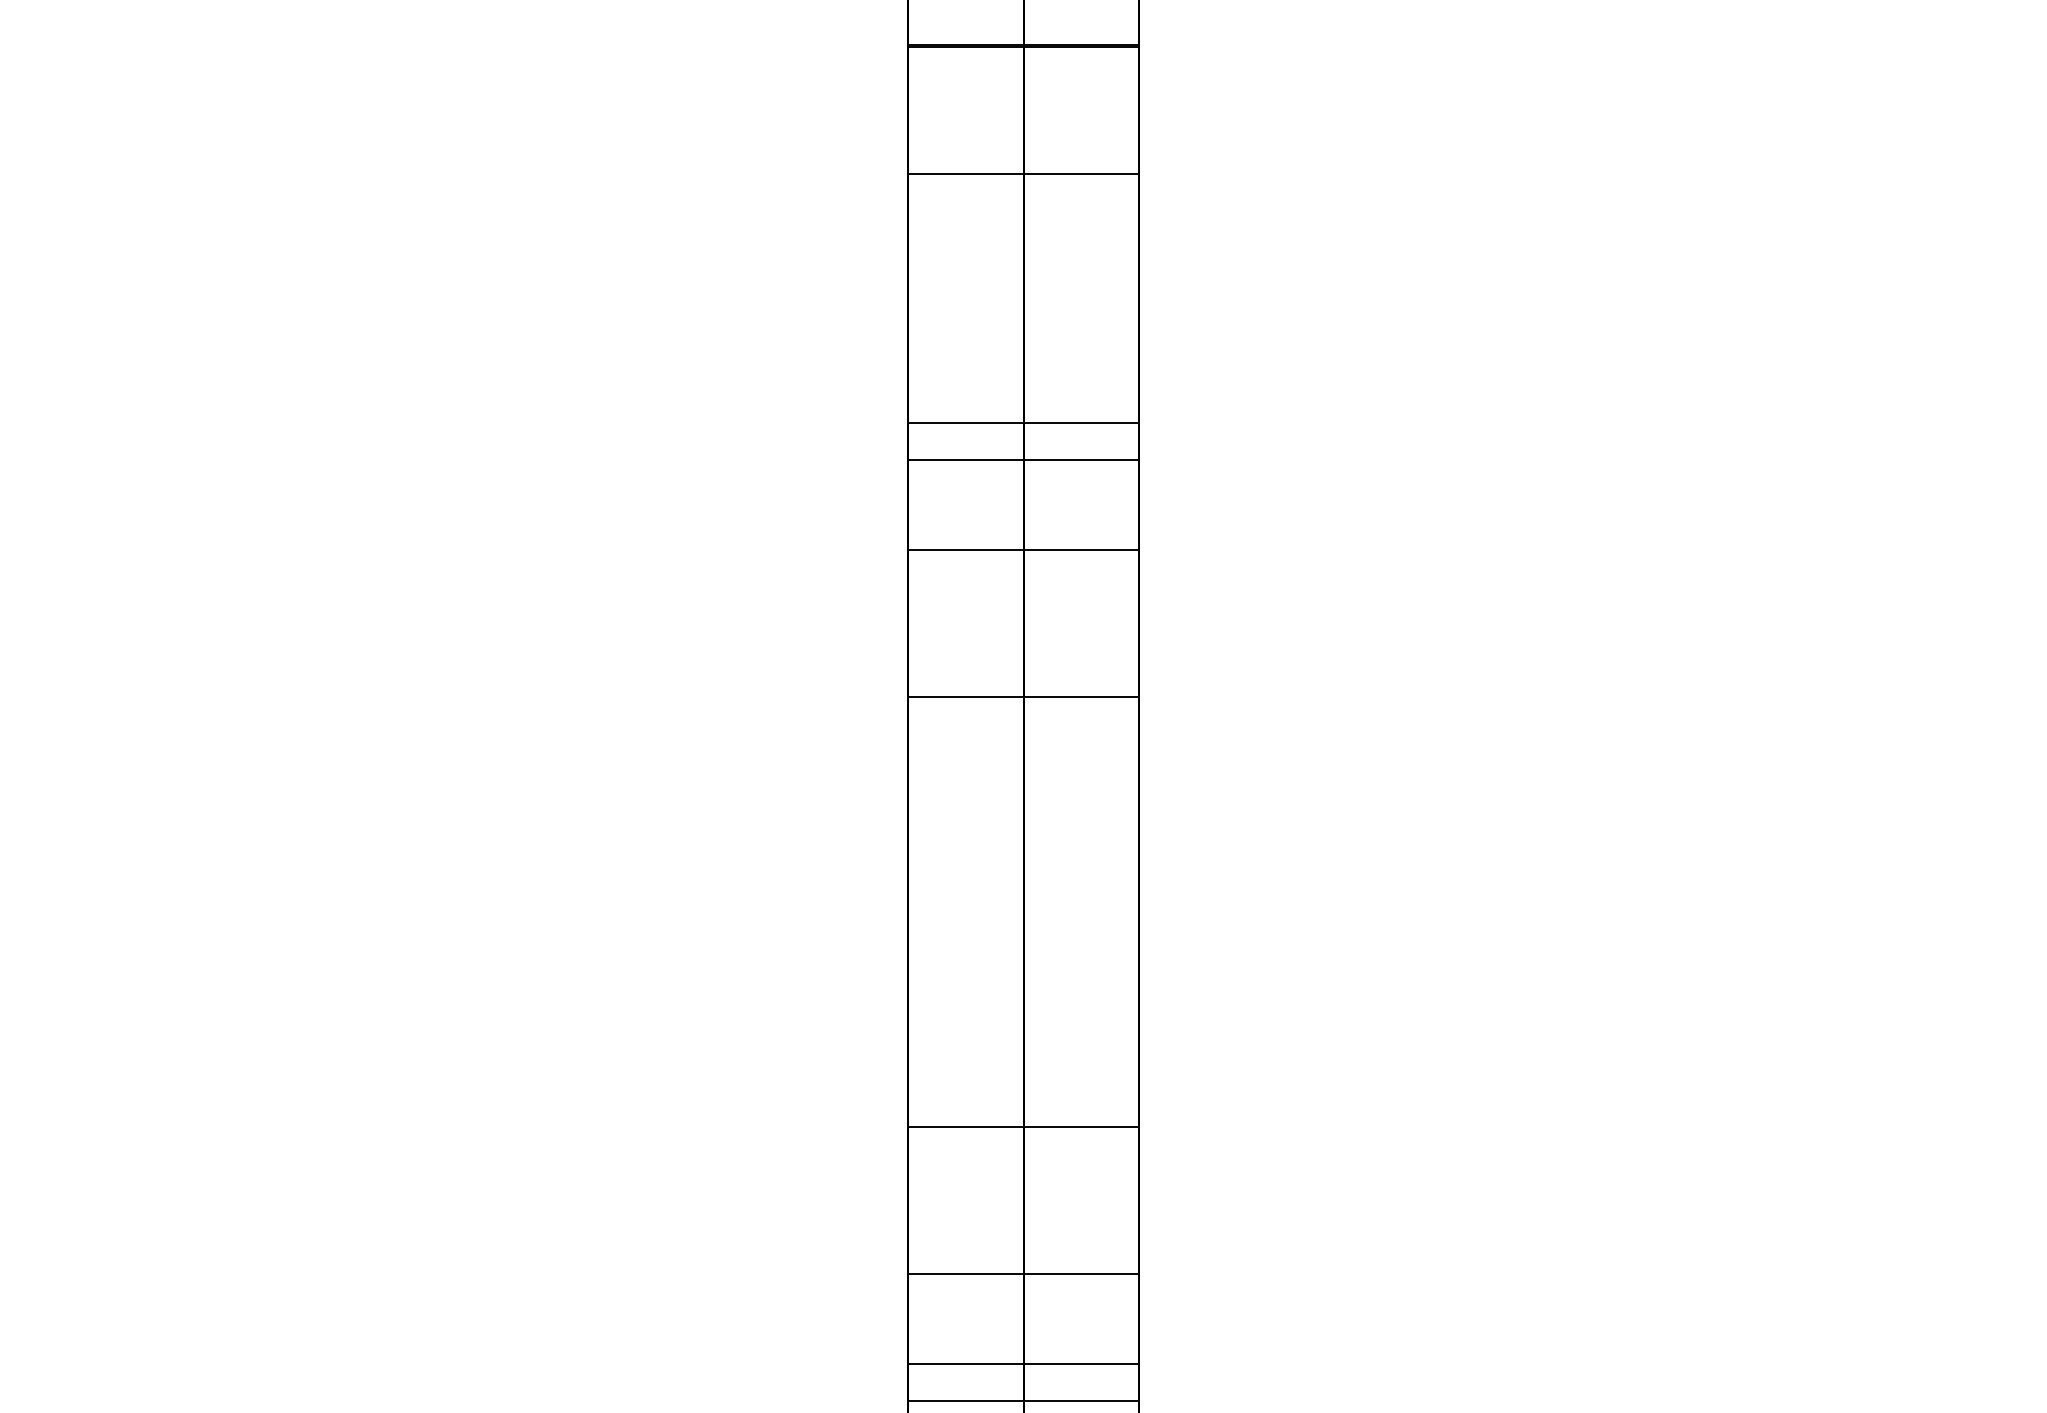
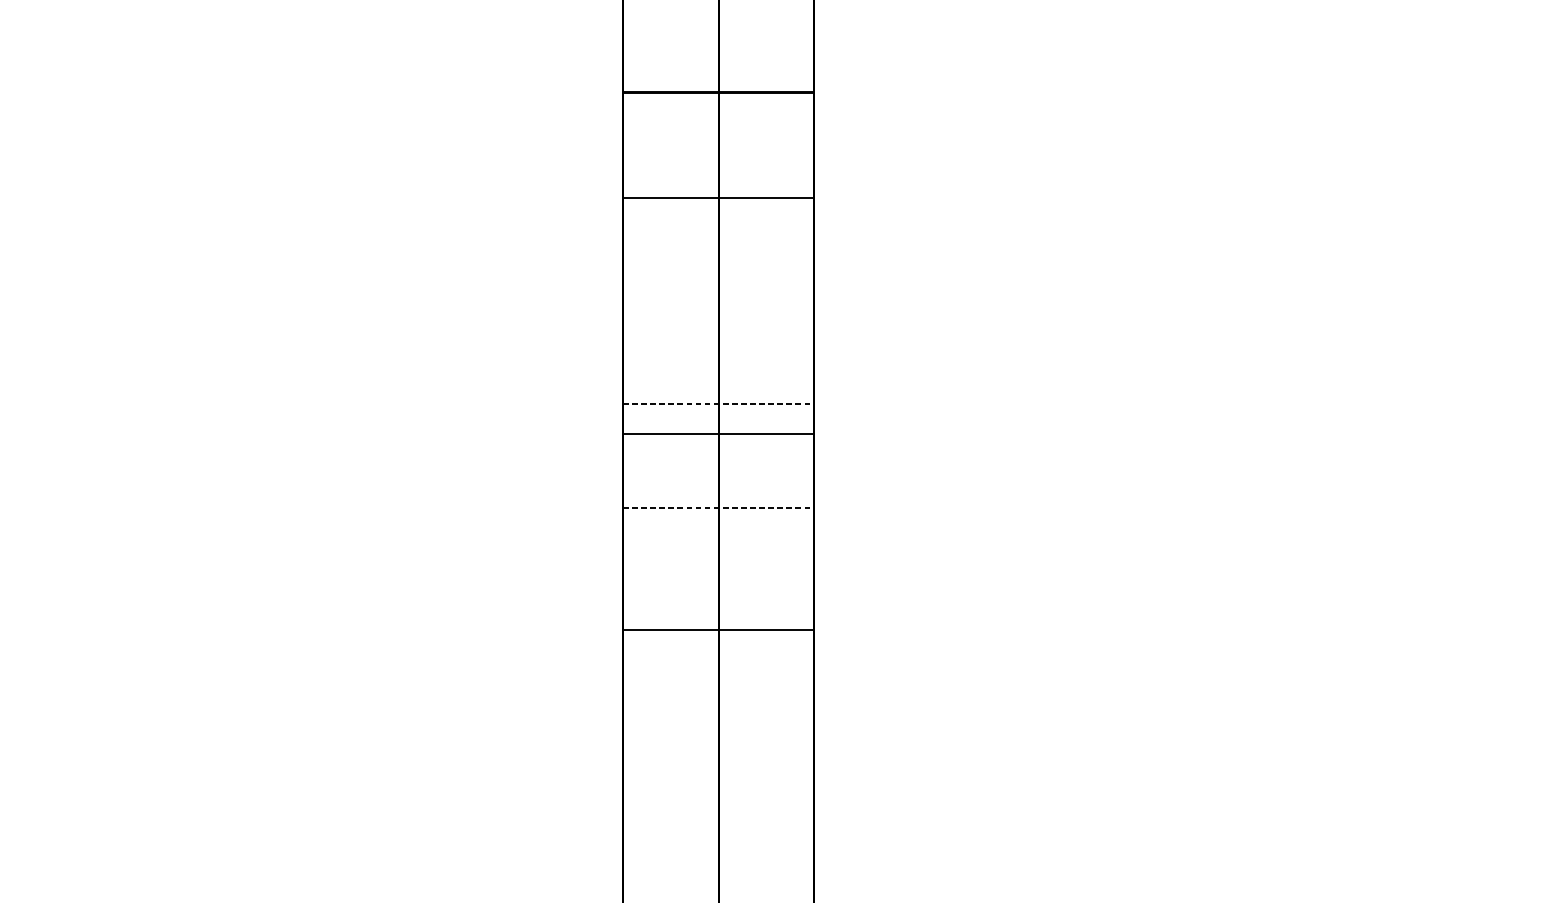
line: (1023, 422) -> (718, 403), solid -> dashed
line: (1023, 549) -> (718, 508), solid -> dashed

